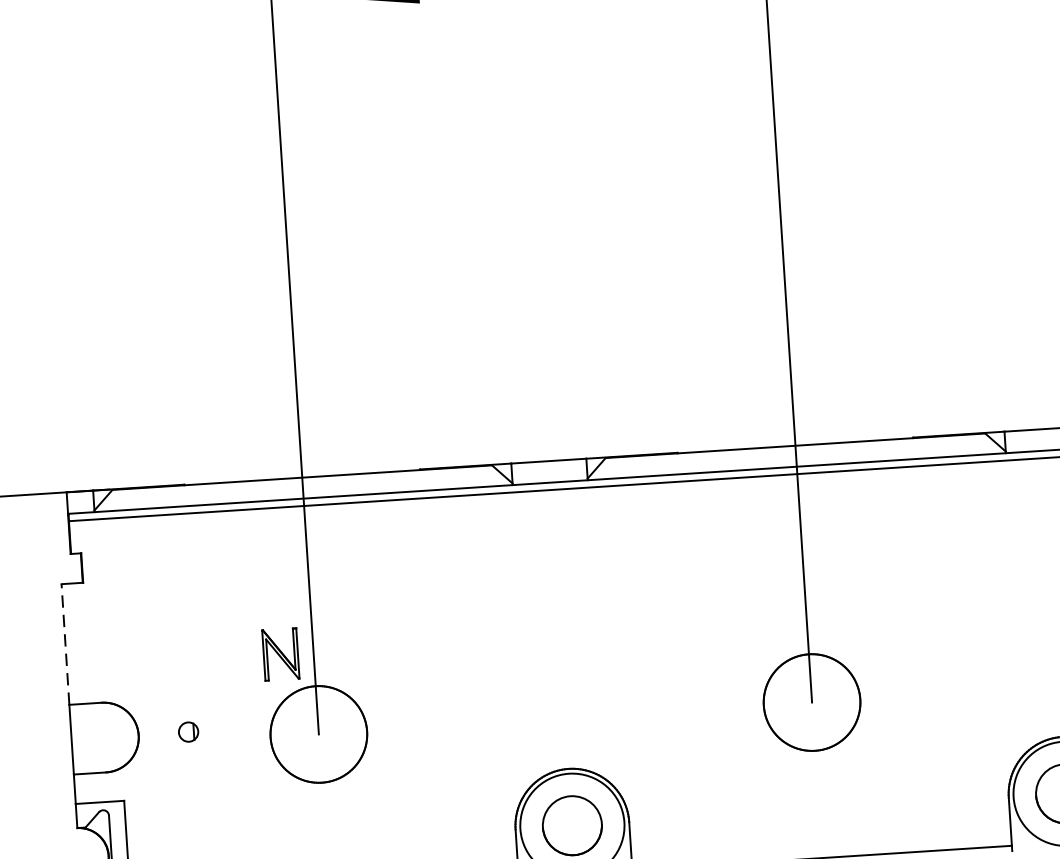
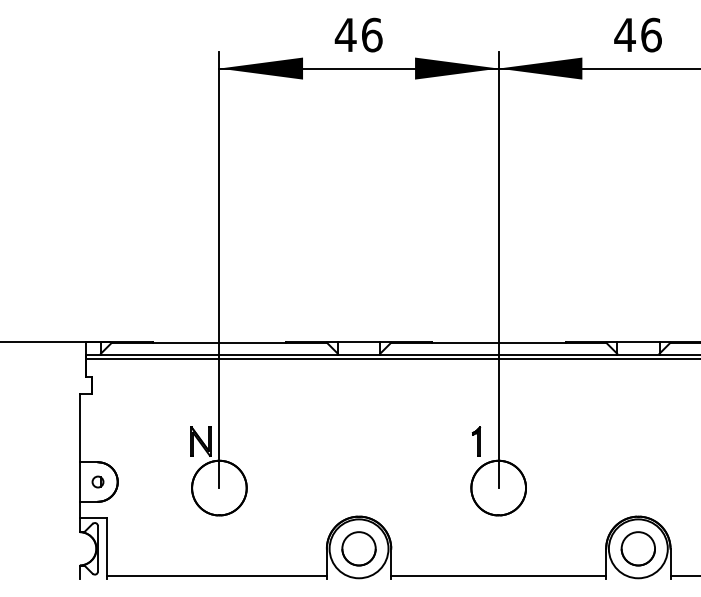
part: (767, 622) -> (476, 441), added
line: (64, 643) -> (79, 427), dashed -> solid
part: (187, 731) -> (97, 481), moved

